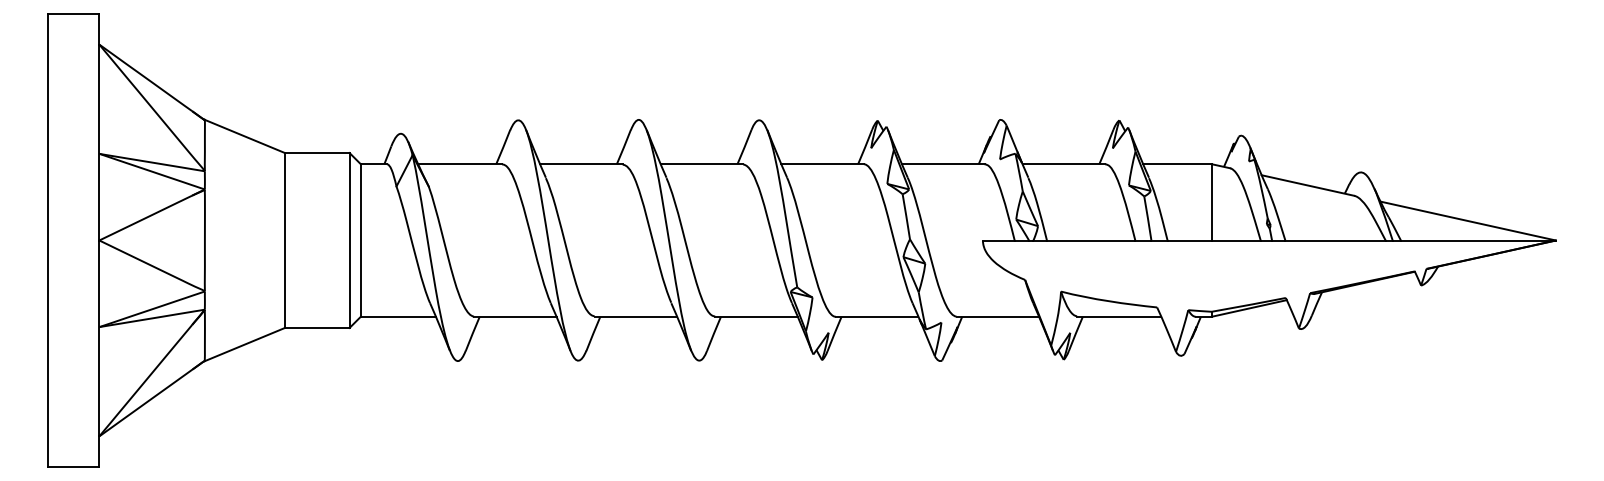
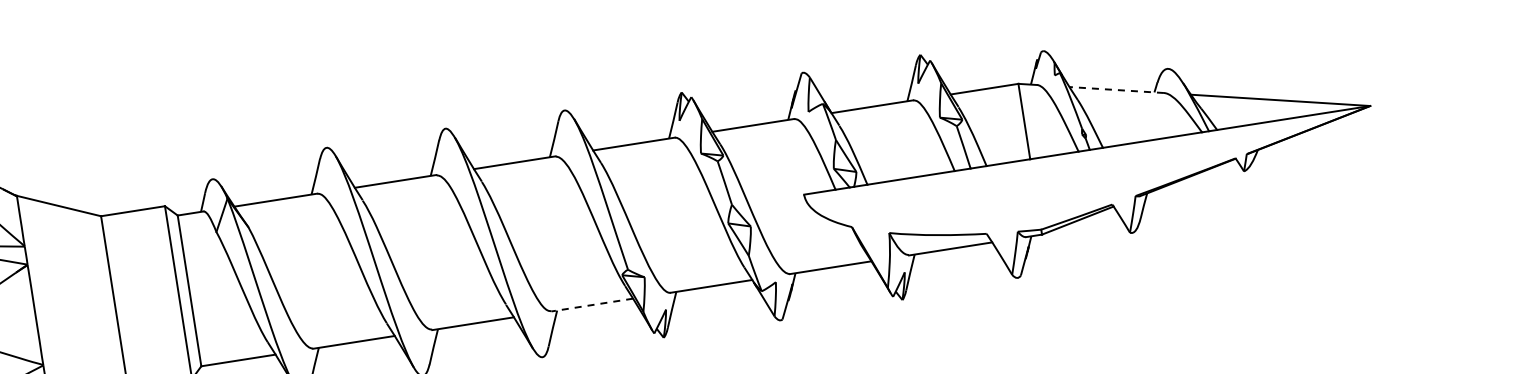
line: (1307, 185) -> (1116, 90), solid -> dashed
line: (756, 316) -> (592, 304), solid -> dashed

